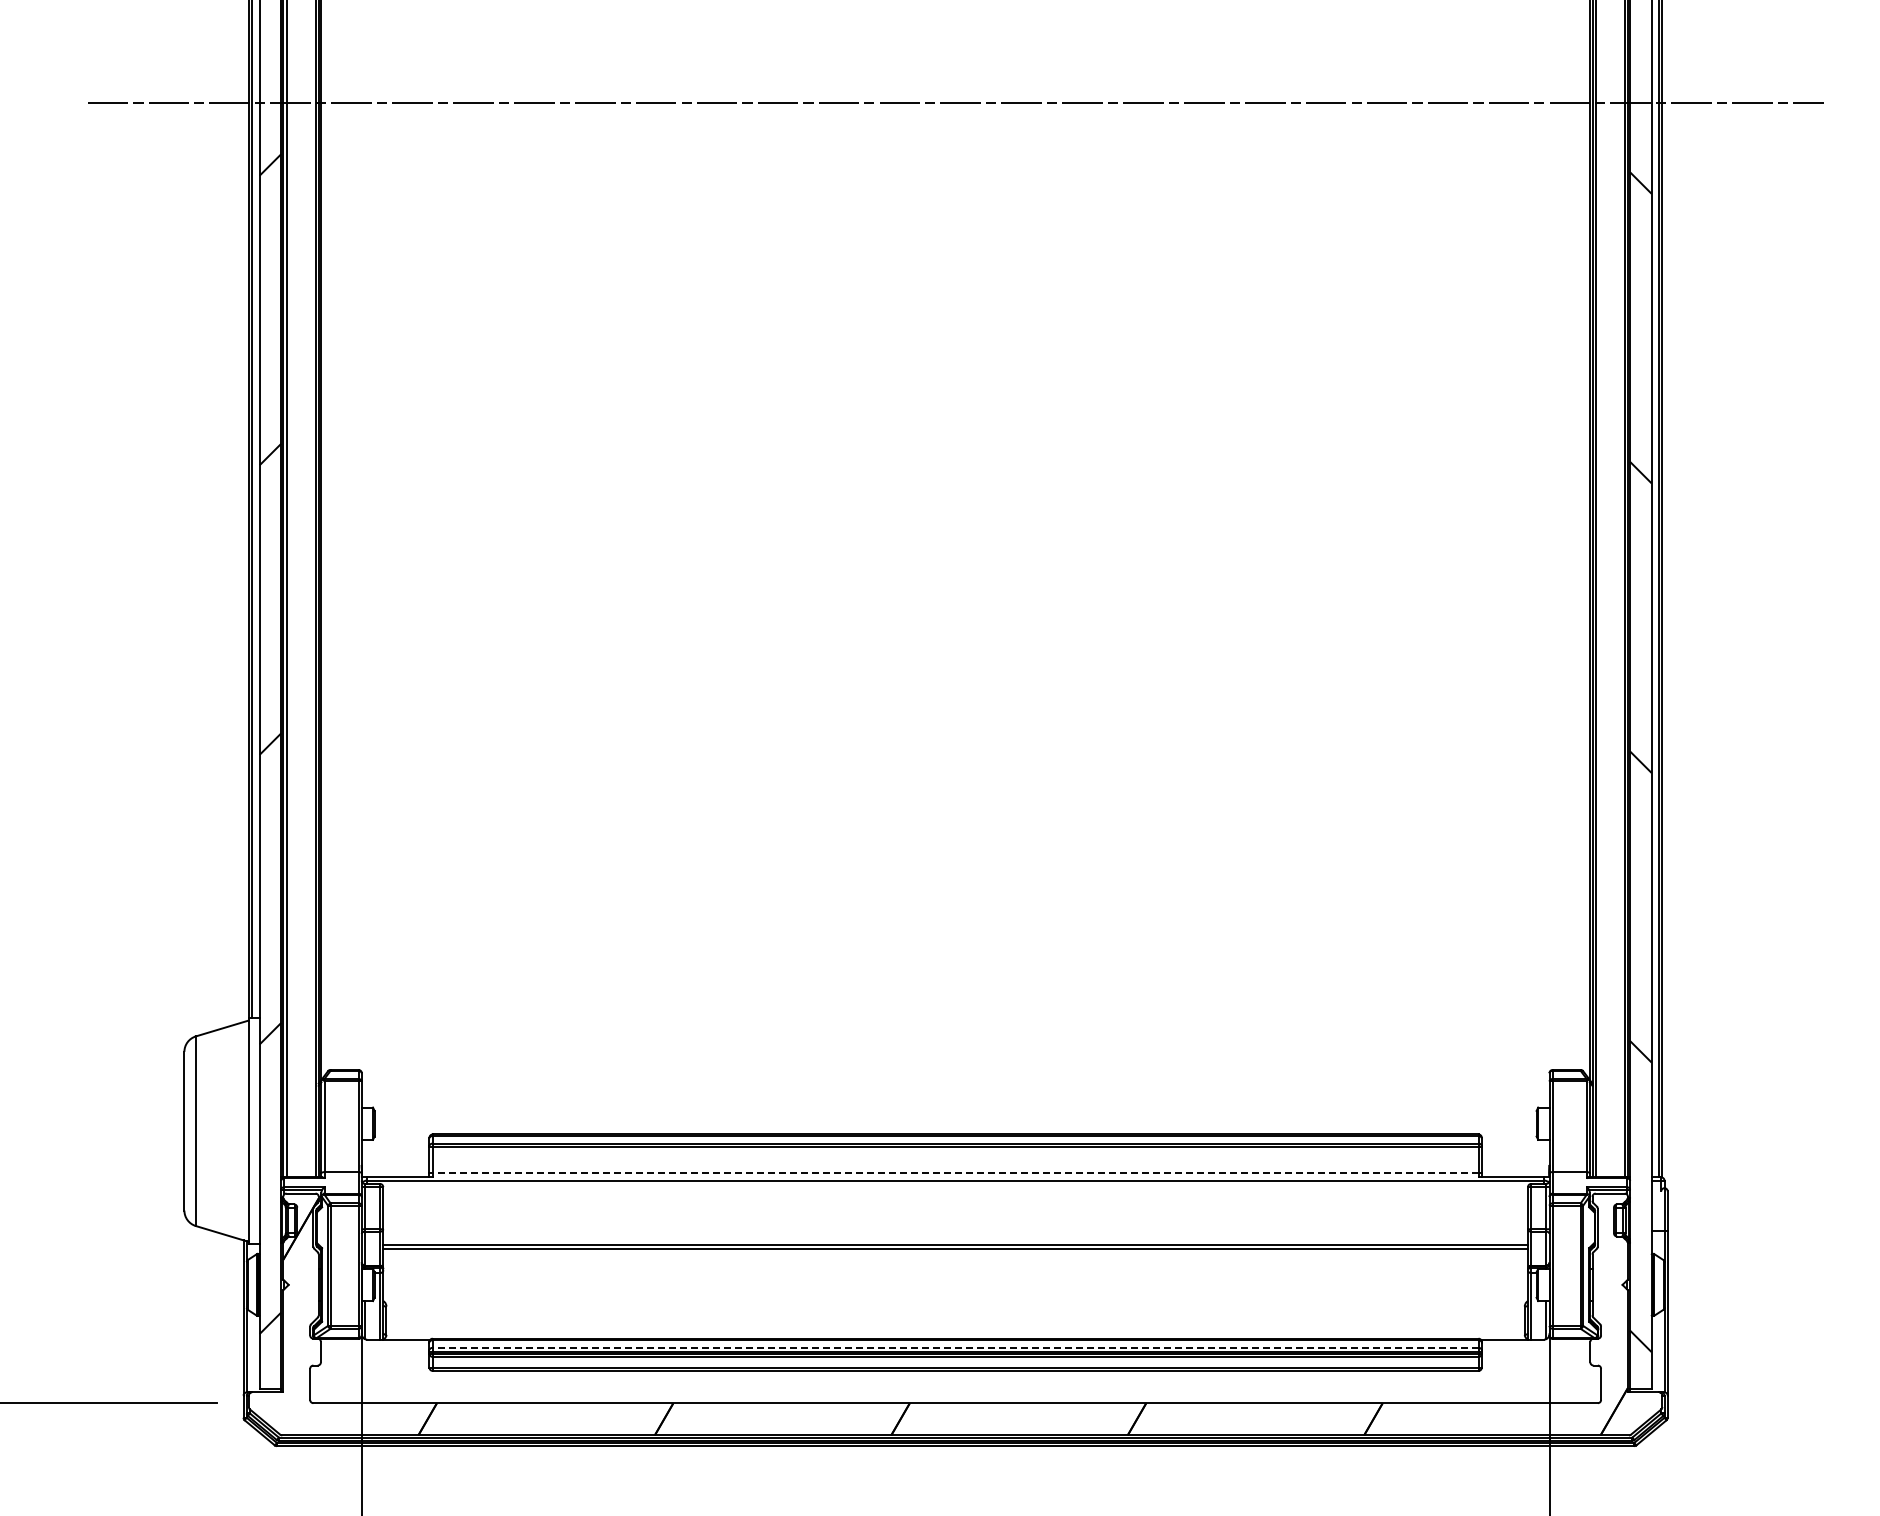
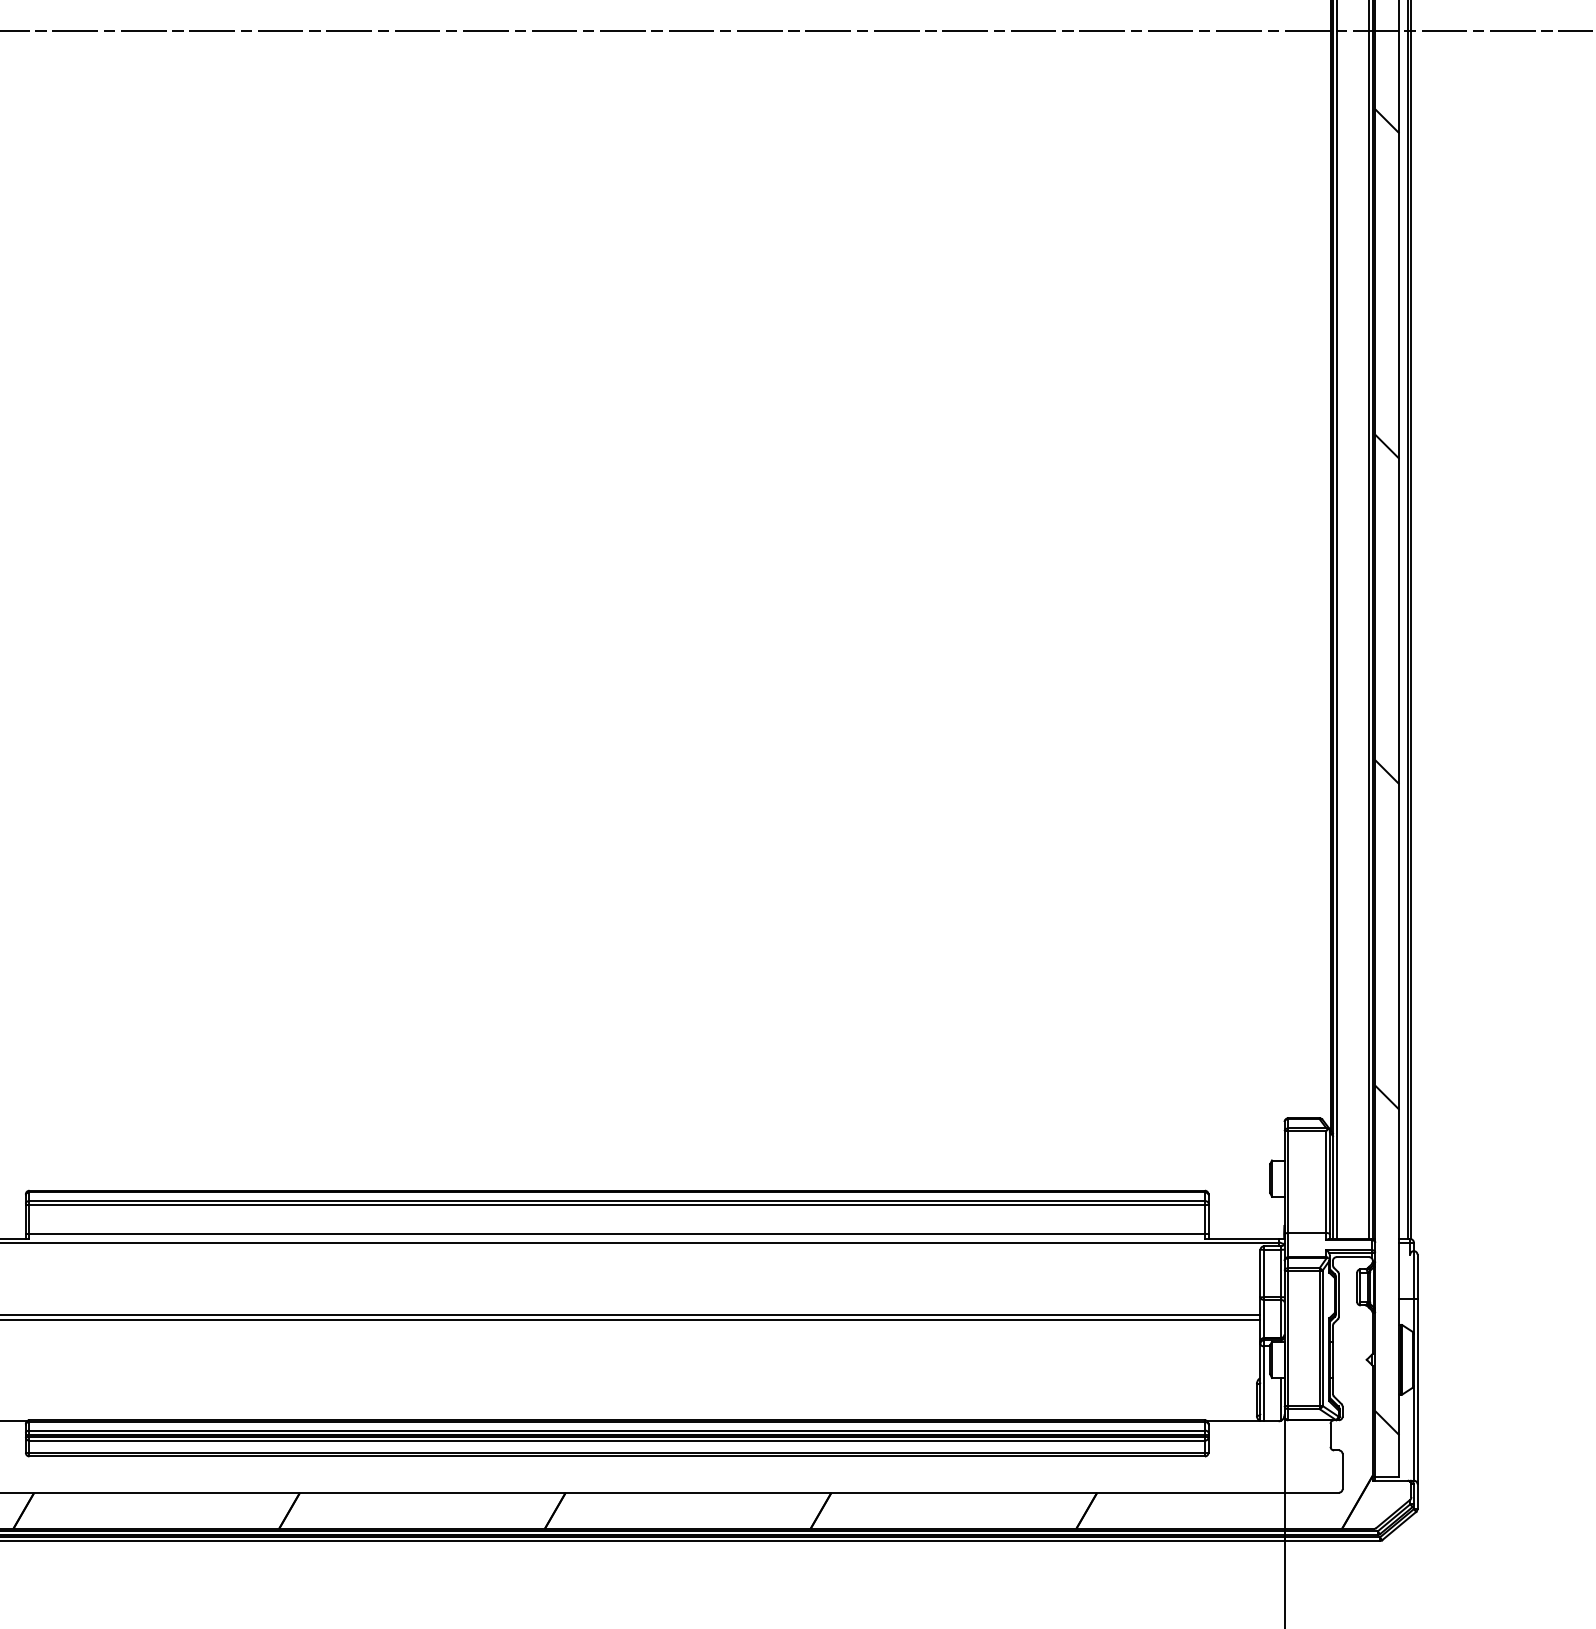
line: (955, 1173) -> (617, 1234), dashed -> solid
line: (955, 1347) -> (617, 1430), dashed -> solid

